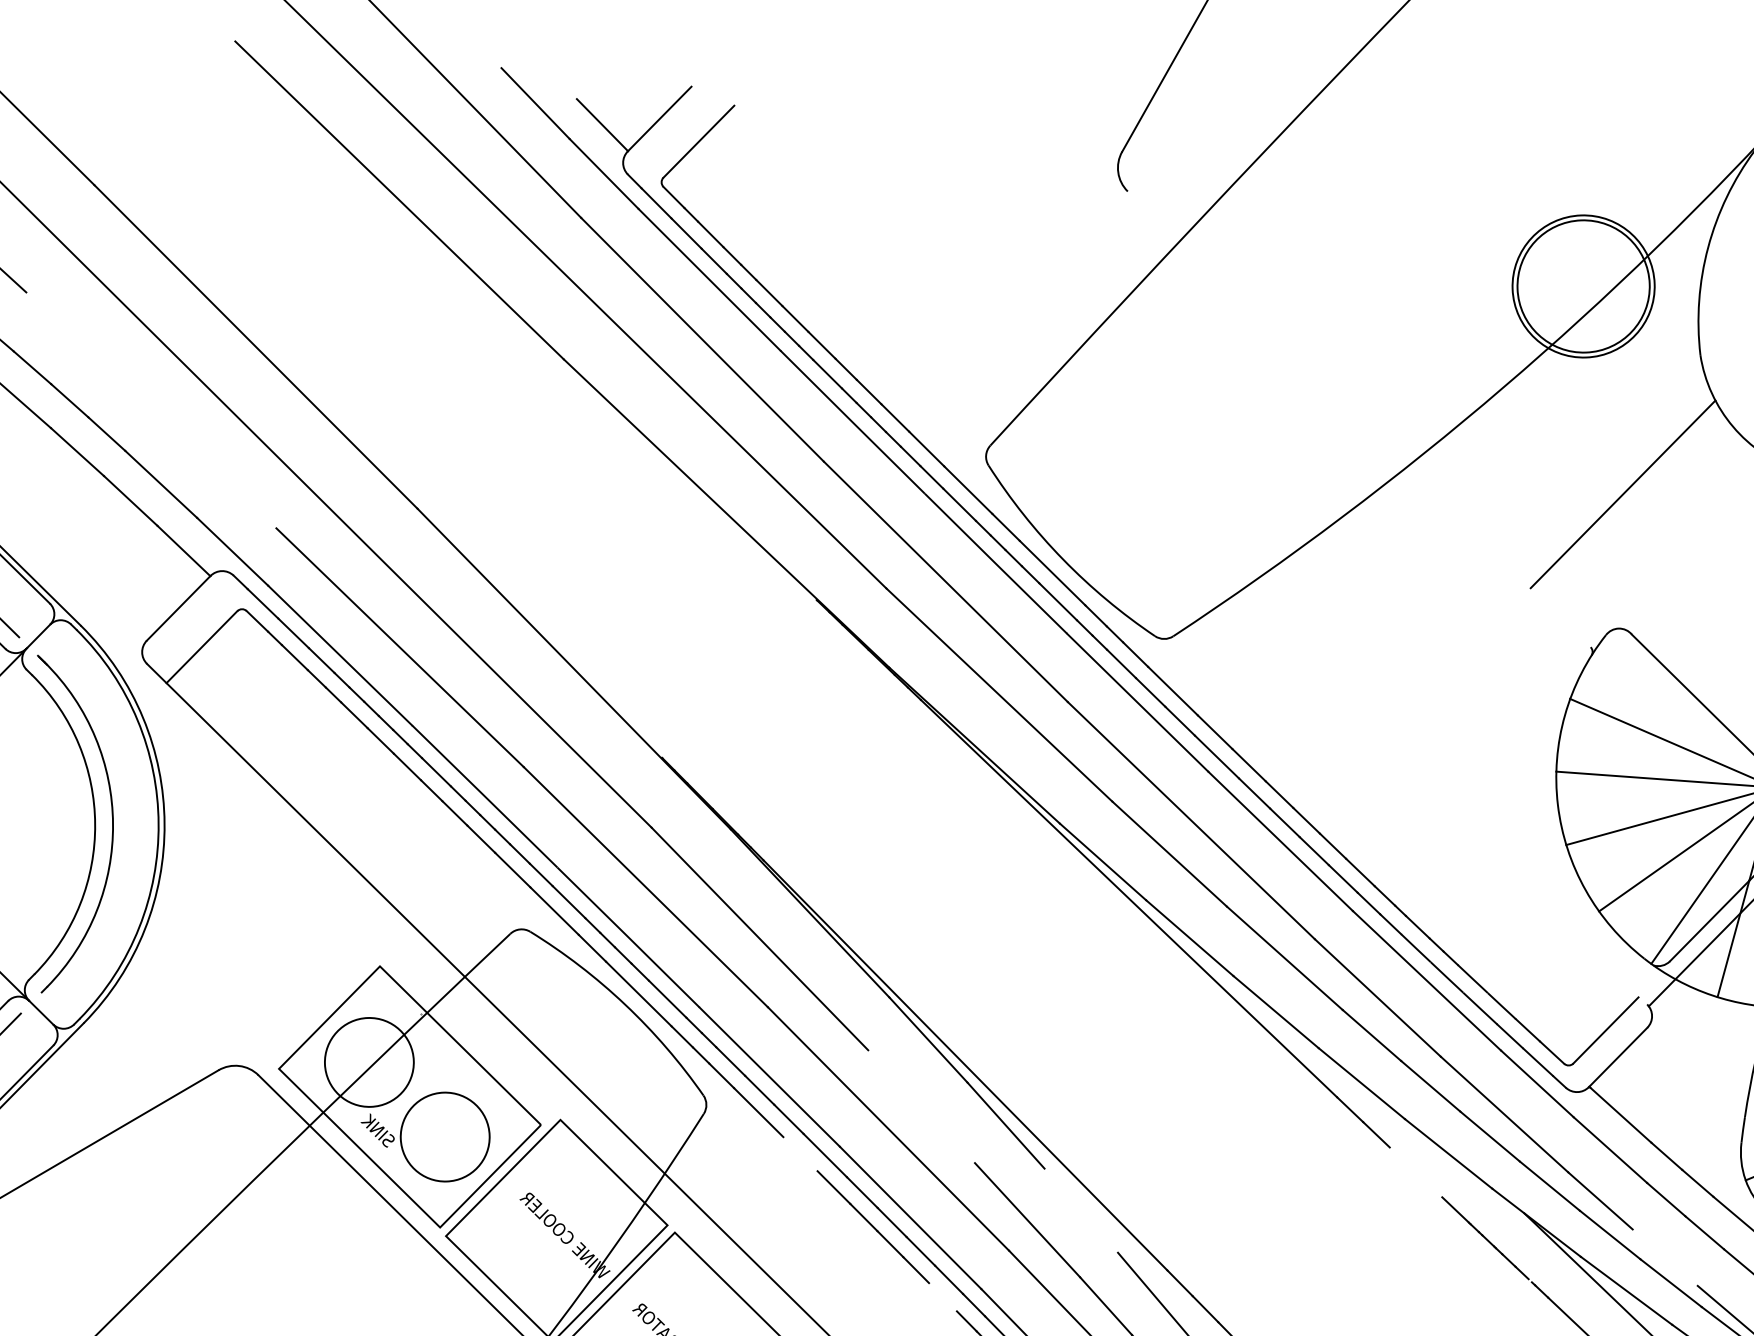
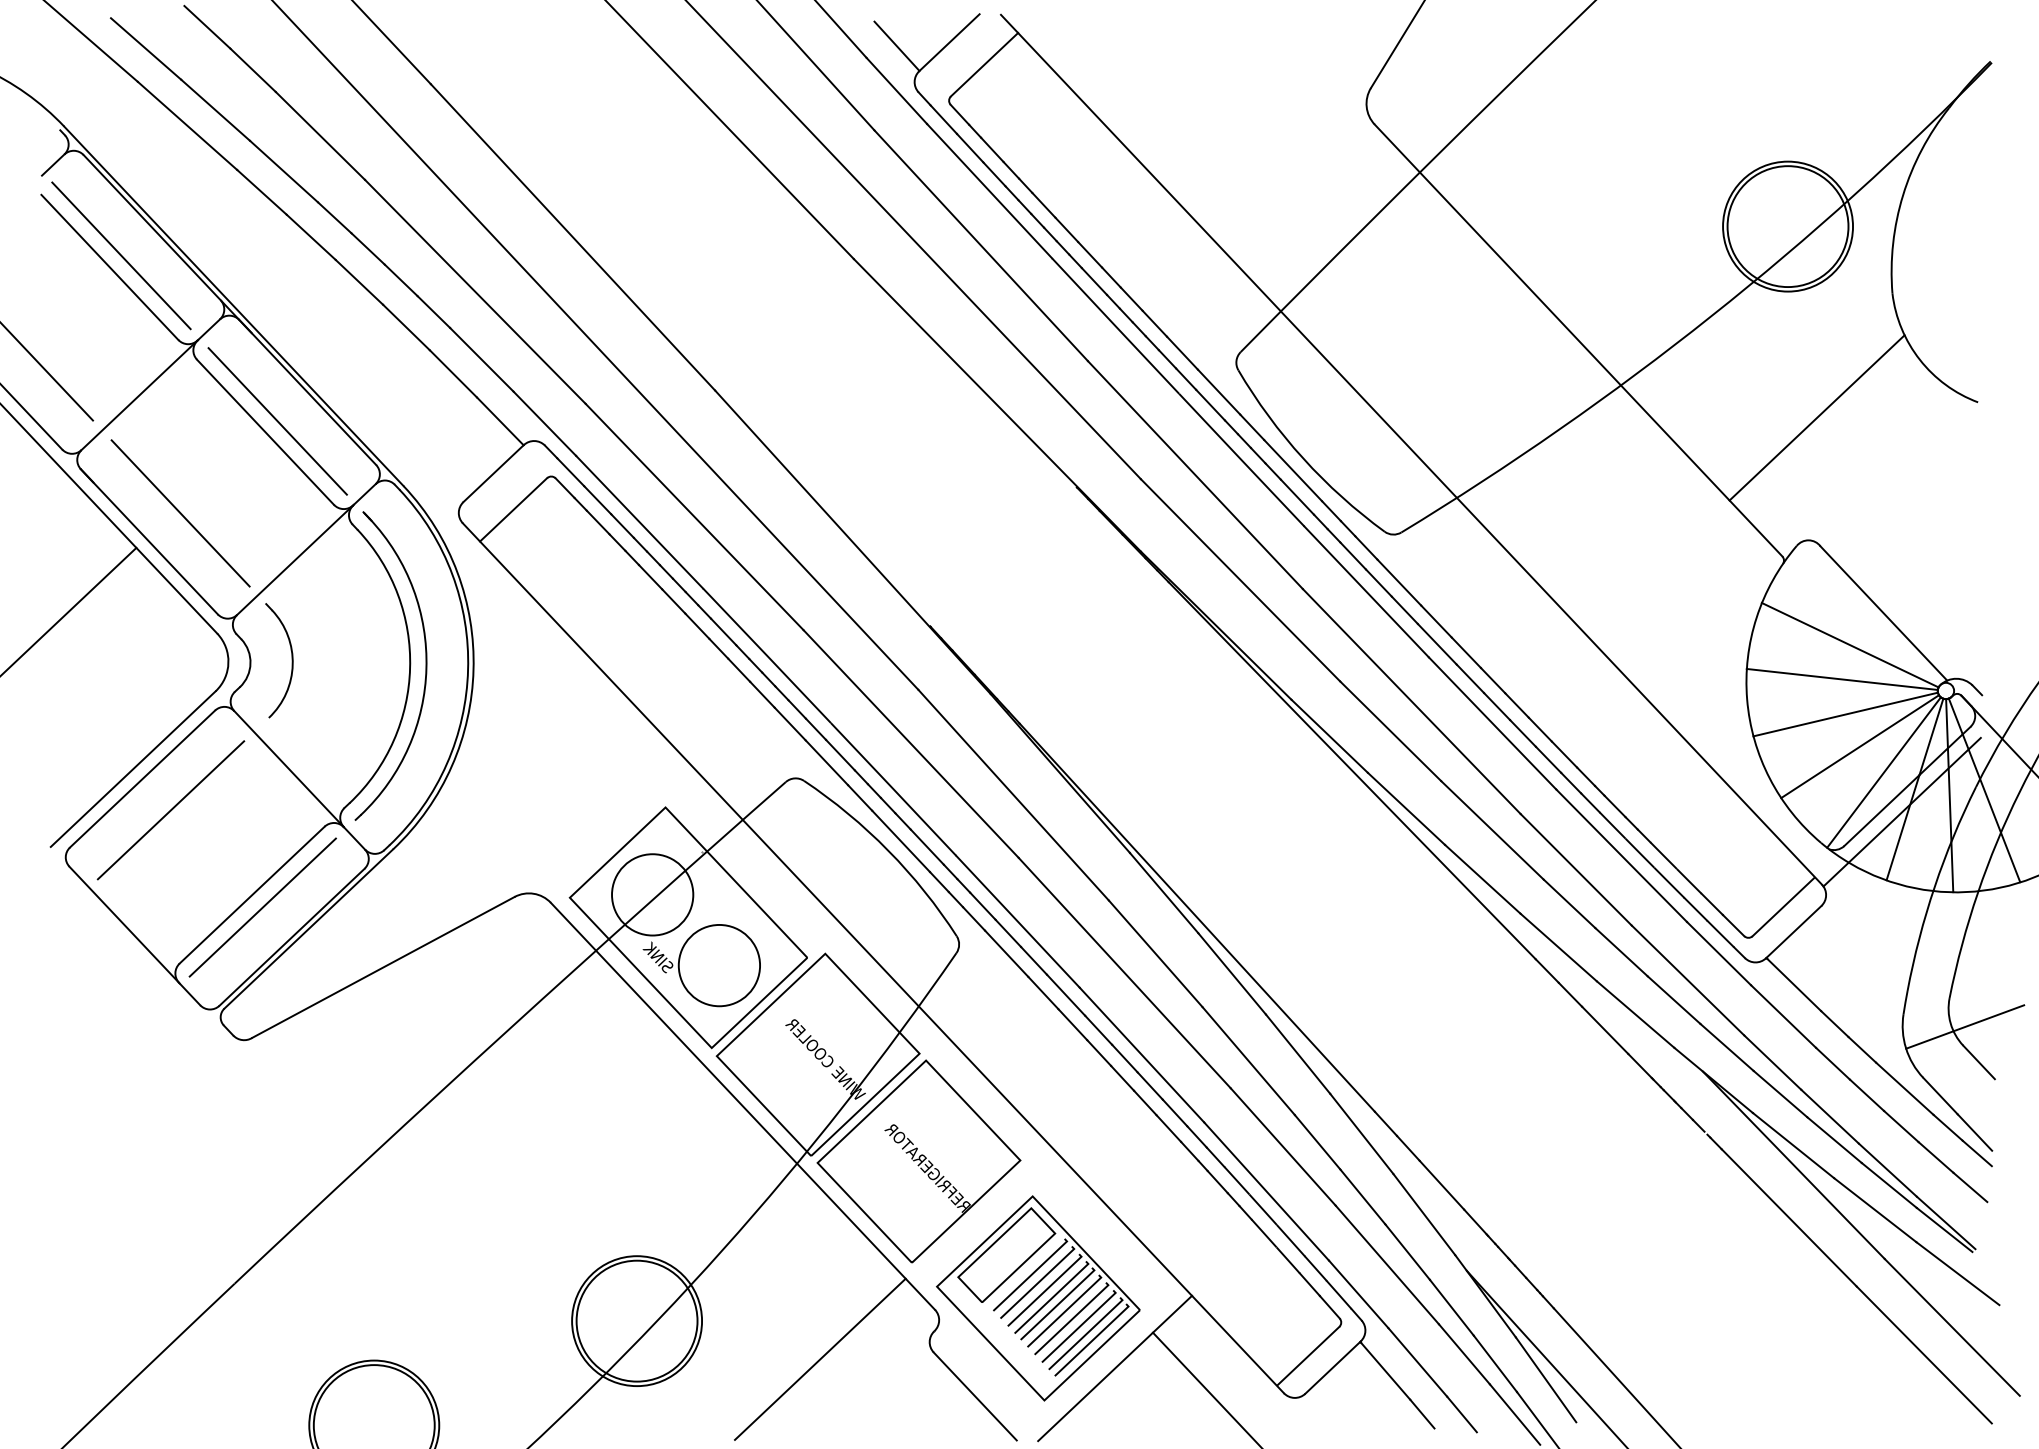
line: (151, 410) -> (475, 291), added
line: (1359, 419) -> (1578, 340), added
line: (1181, 545) -> (1411, 449), added
line: (921, 1106) -> (1155, 953), added
line: (800, 1153) -> (1043, 992), added
line: (1416, 1172) -> (1605, 1030), added
line: (1080, 1209) -> (1297, 1053), added
line: (1664, 1257) -> (1829, 1116), added
line: (942, 1297) -> (1168, 1128), added

